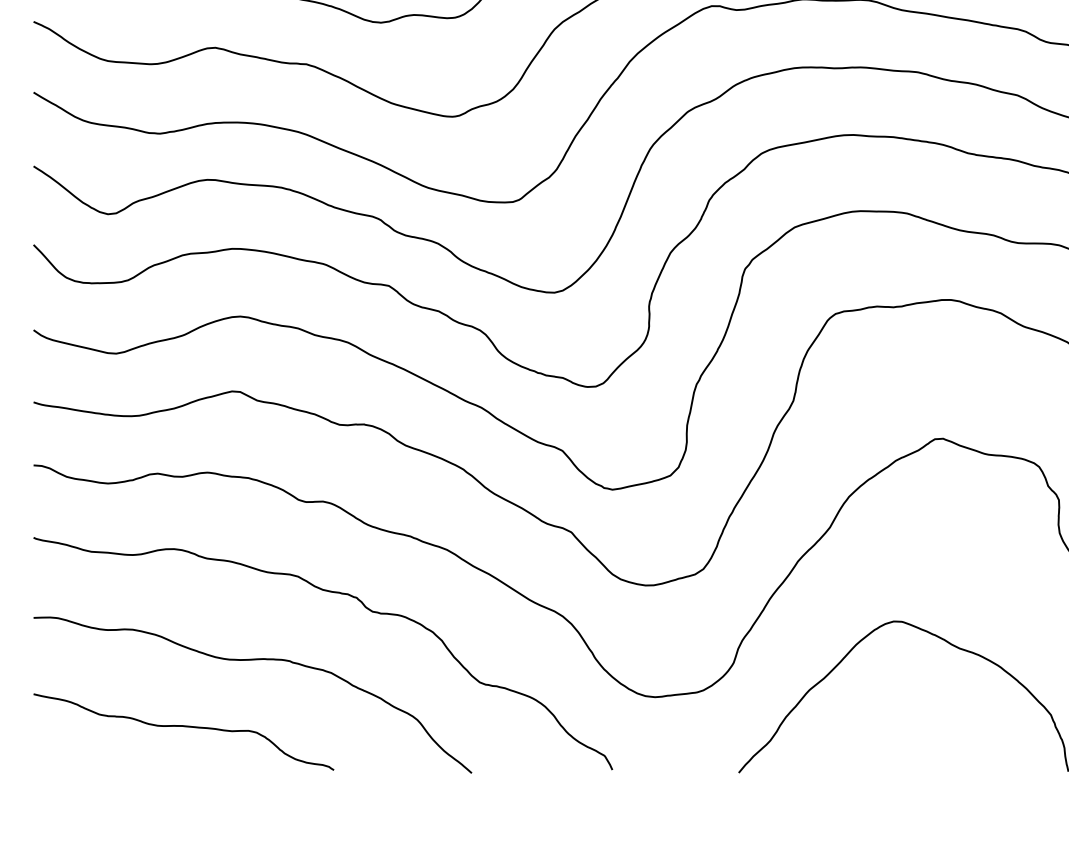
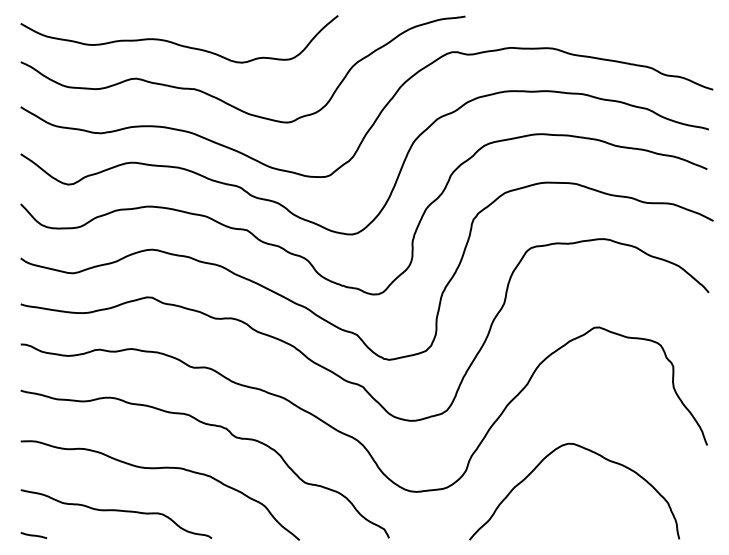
line: (53, 765) -> (33, 535), added

